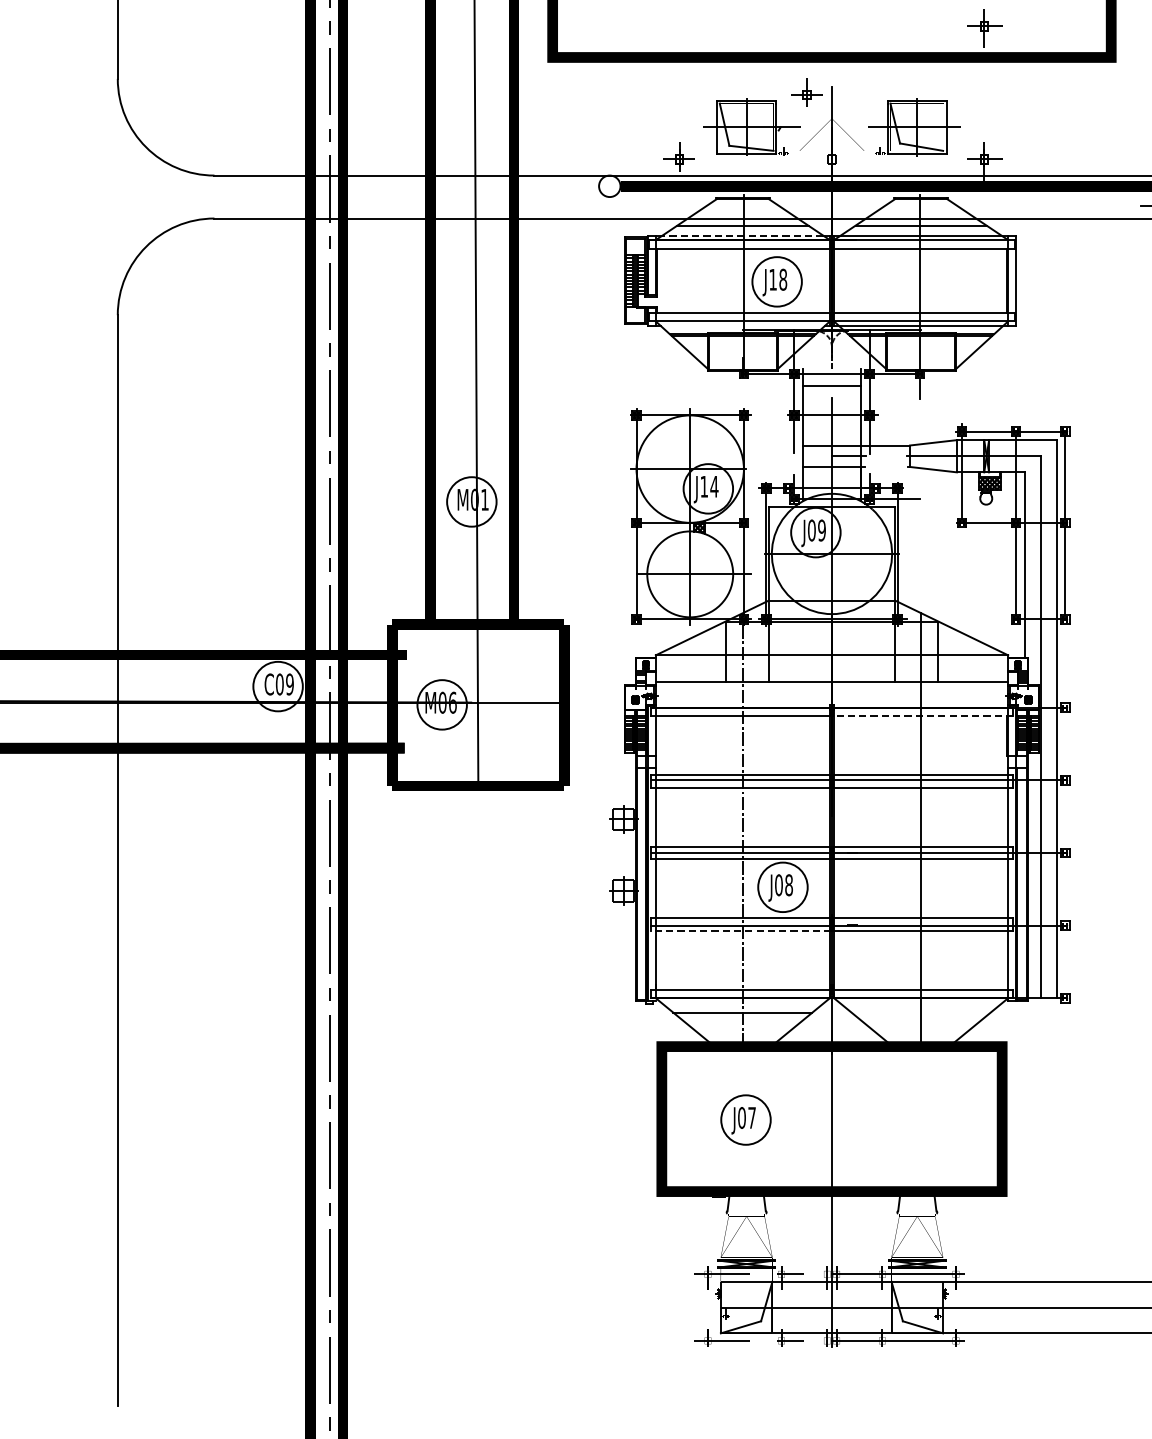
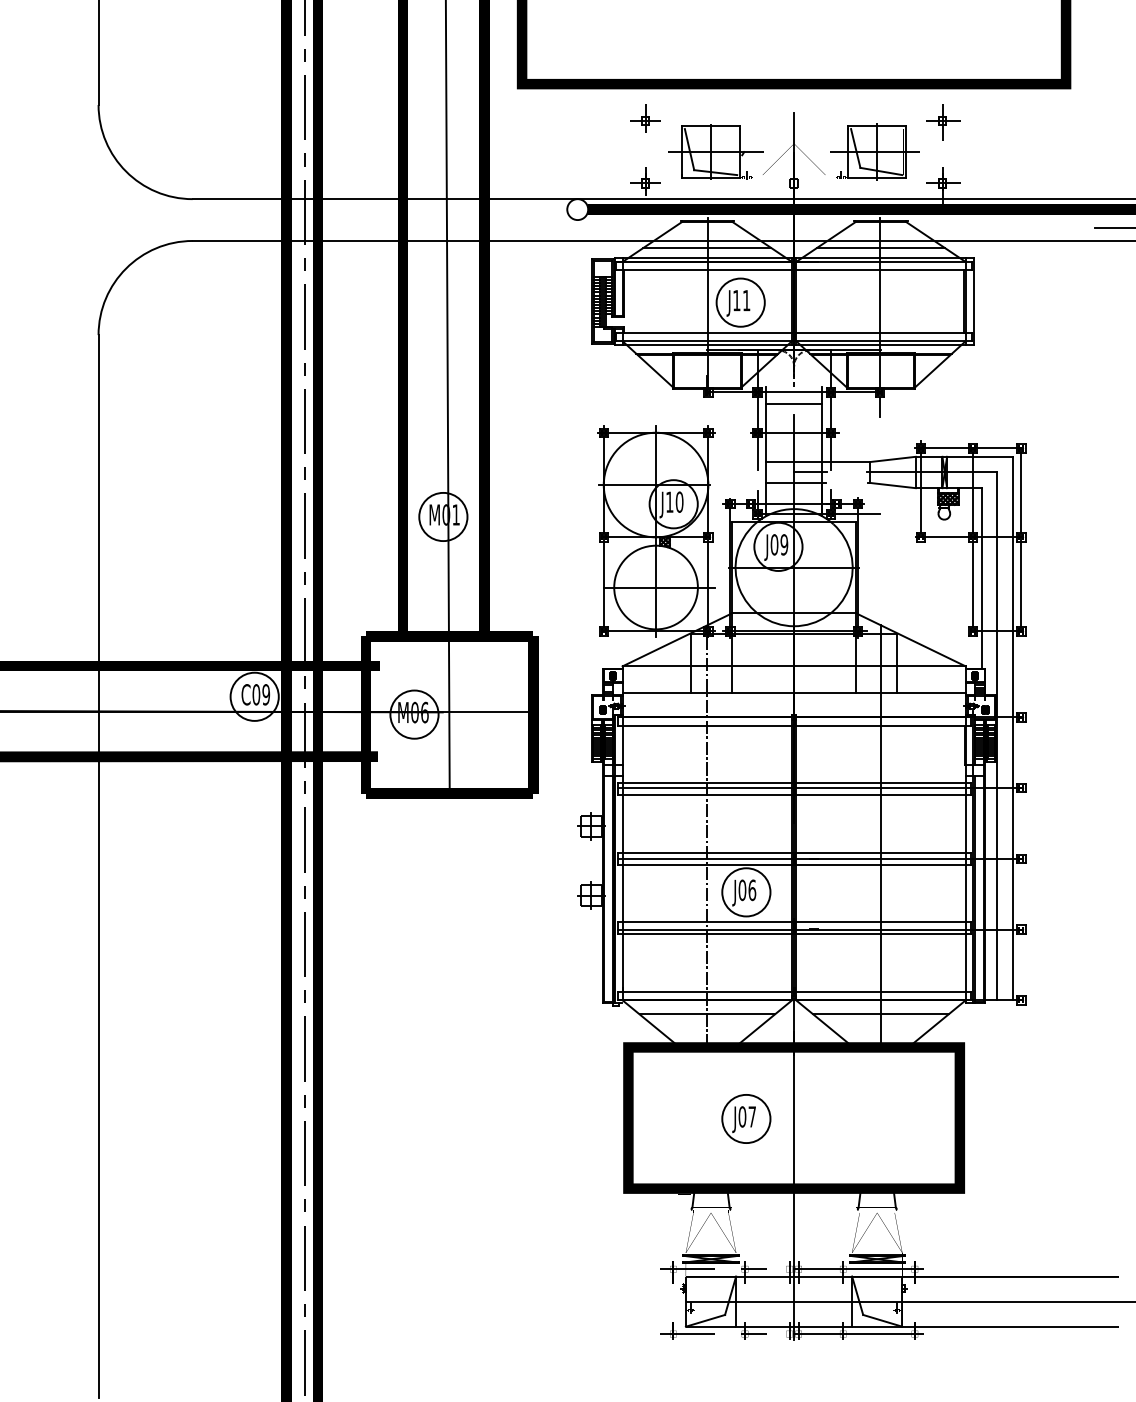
part: (985, 28) -> (943, 122), moved
part: (806, 92) -> (645, 118), moved
line: (742, 235) -> (706, 257), dashed -> solid
text: (783, 279) -> (746, 300), J18 -> J11
line: (743, 325) -> (707, 345), added
text: (714, 486) -> (679, 501), J14 -> J10
line: (922, 716) -> (882, 725), dashed -> solid
text: (789, 884) -> (752, 889), J08 -> J06
line: (740, 930) -> (705, 934), dashed -> solid
line: (920, 1012) -> (880, 1014), added
part: (746, 1119) -> (746, 1118), moved

